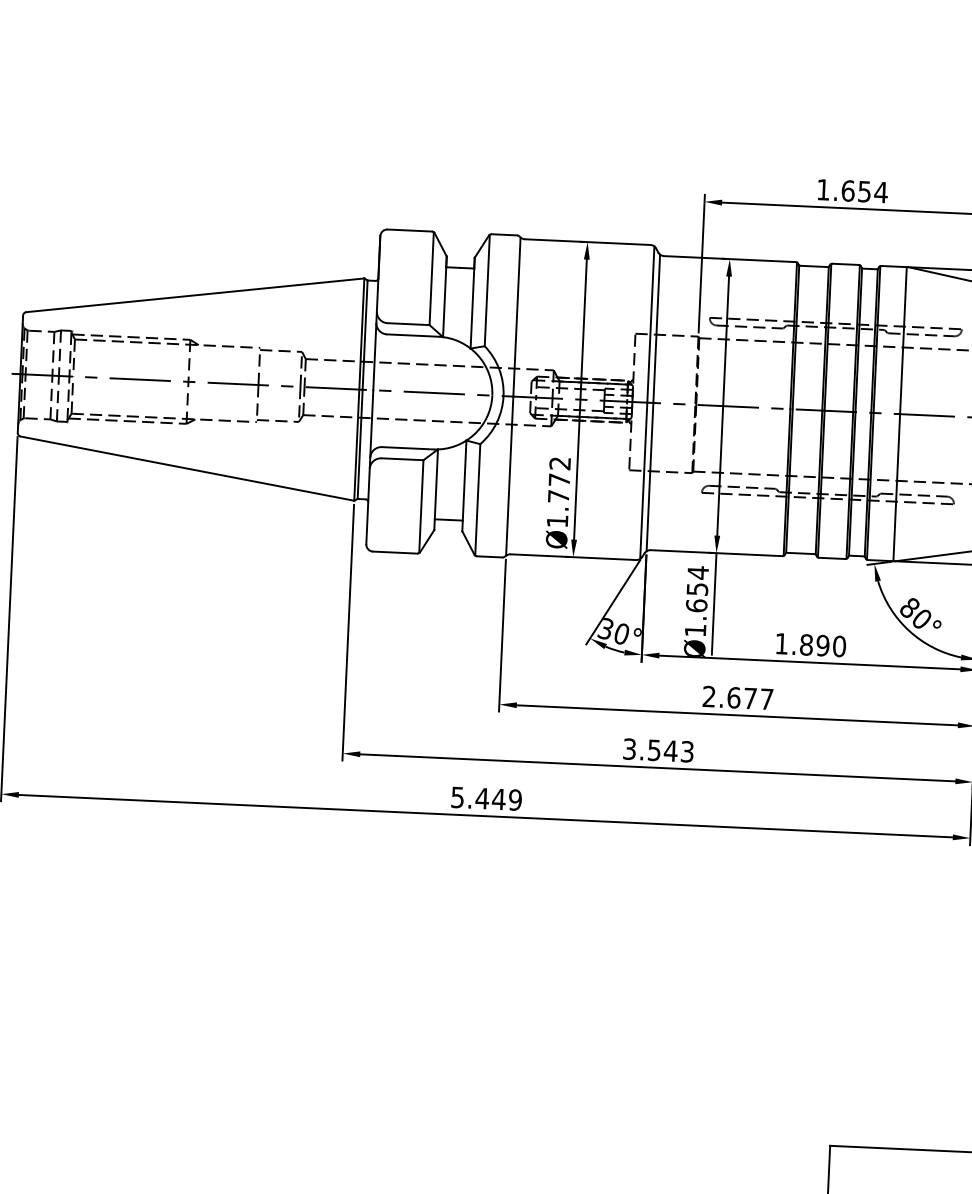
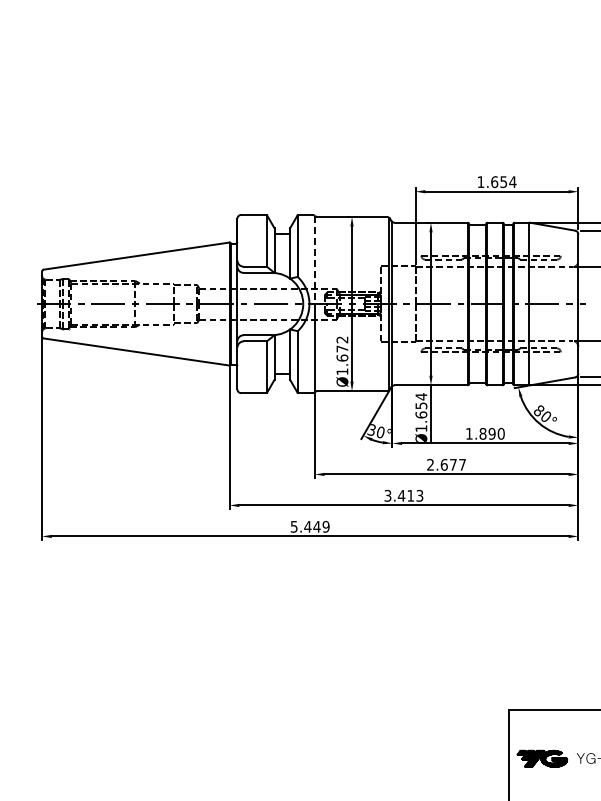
line: (516, 317) -> (314, 260), solid -> dashed
text: (558, 495) -> (342, 357), Ø1.772 -> Ø1.672
text: (661, 749) -> (405, 495), 3.543 -> 3.413

